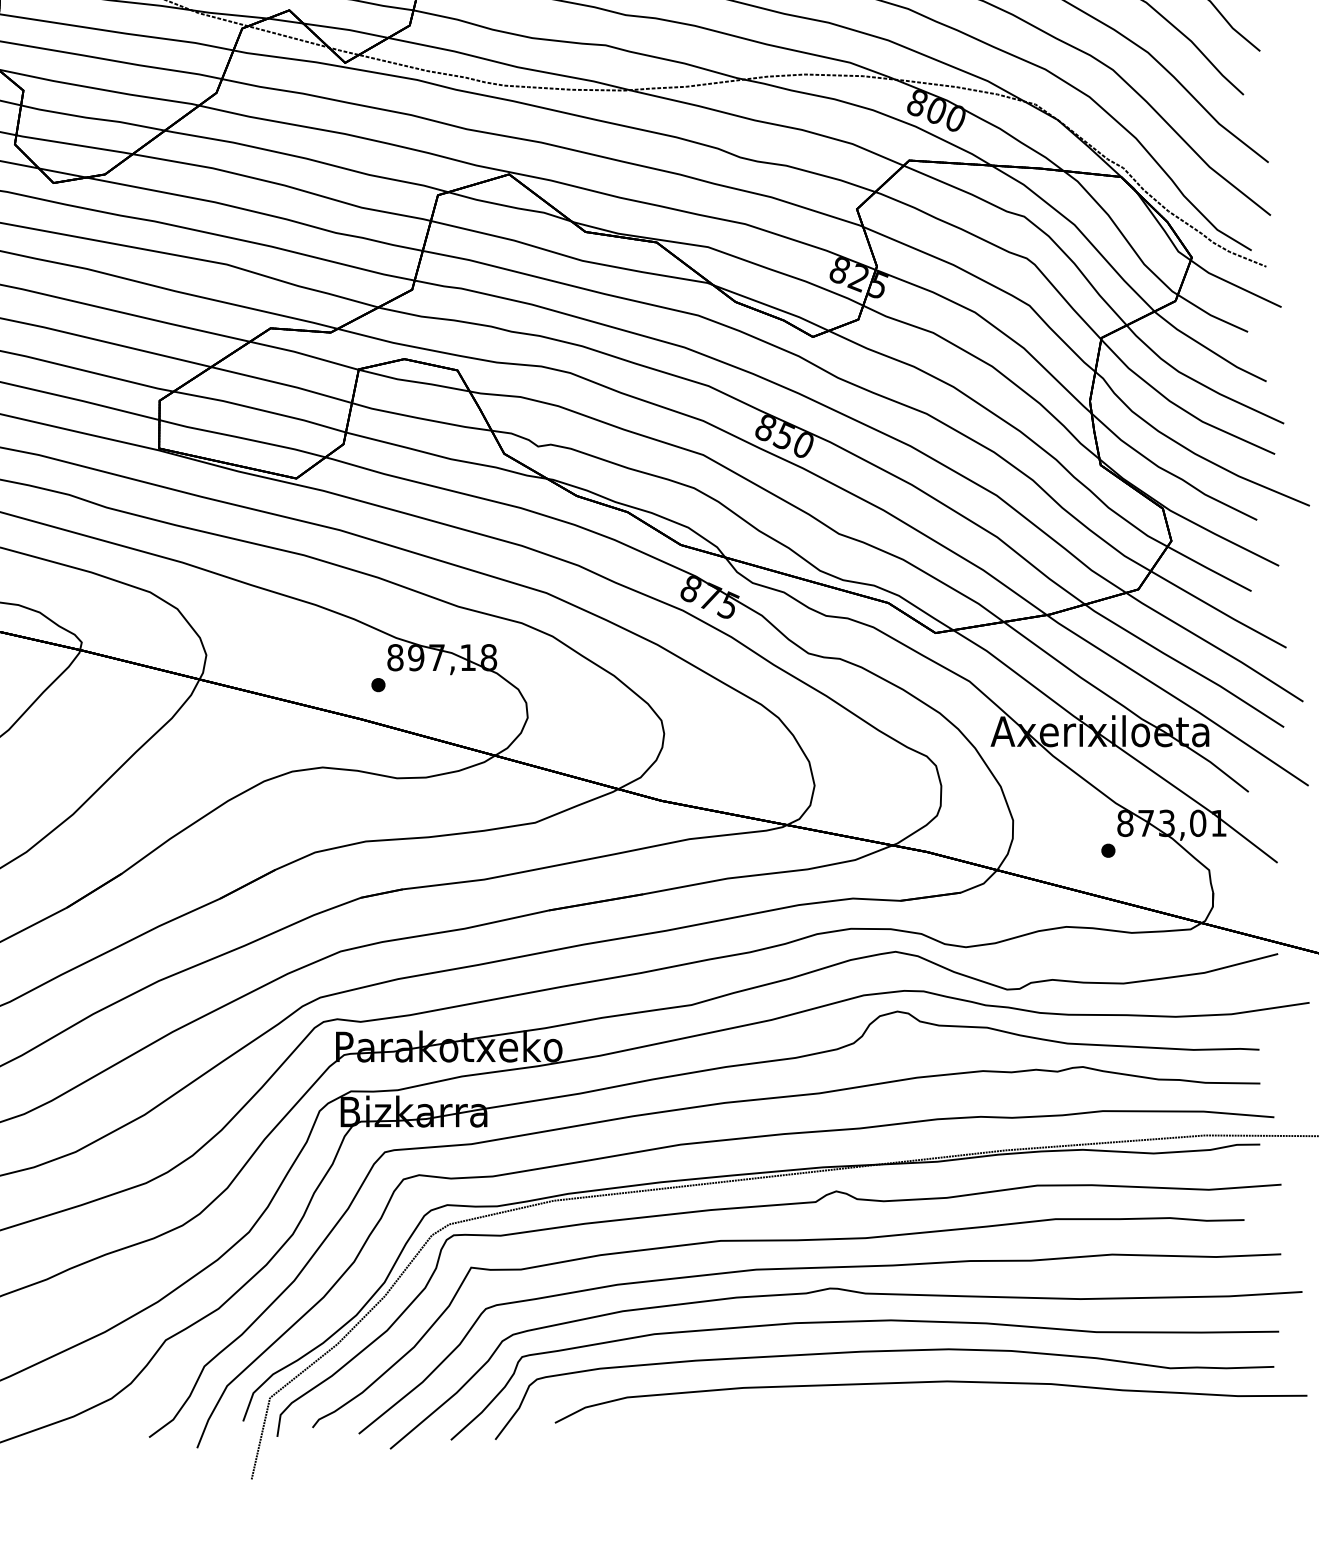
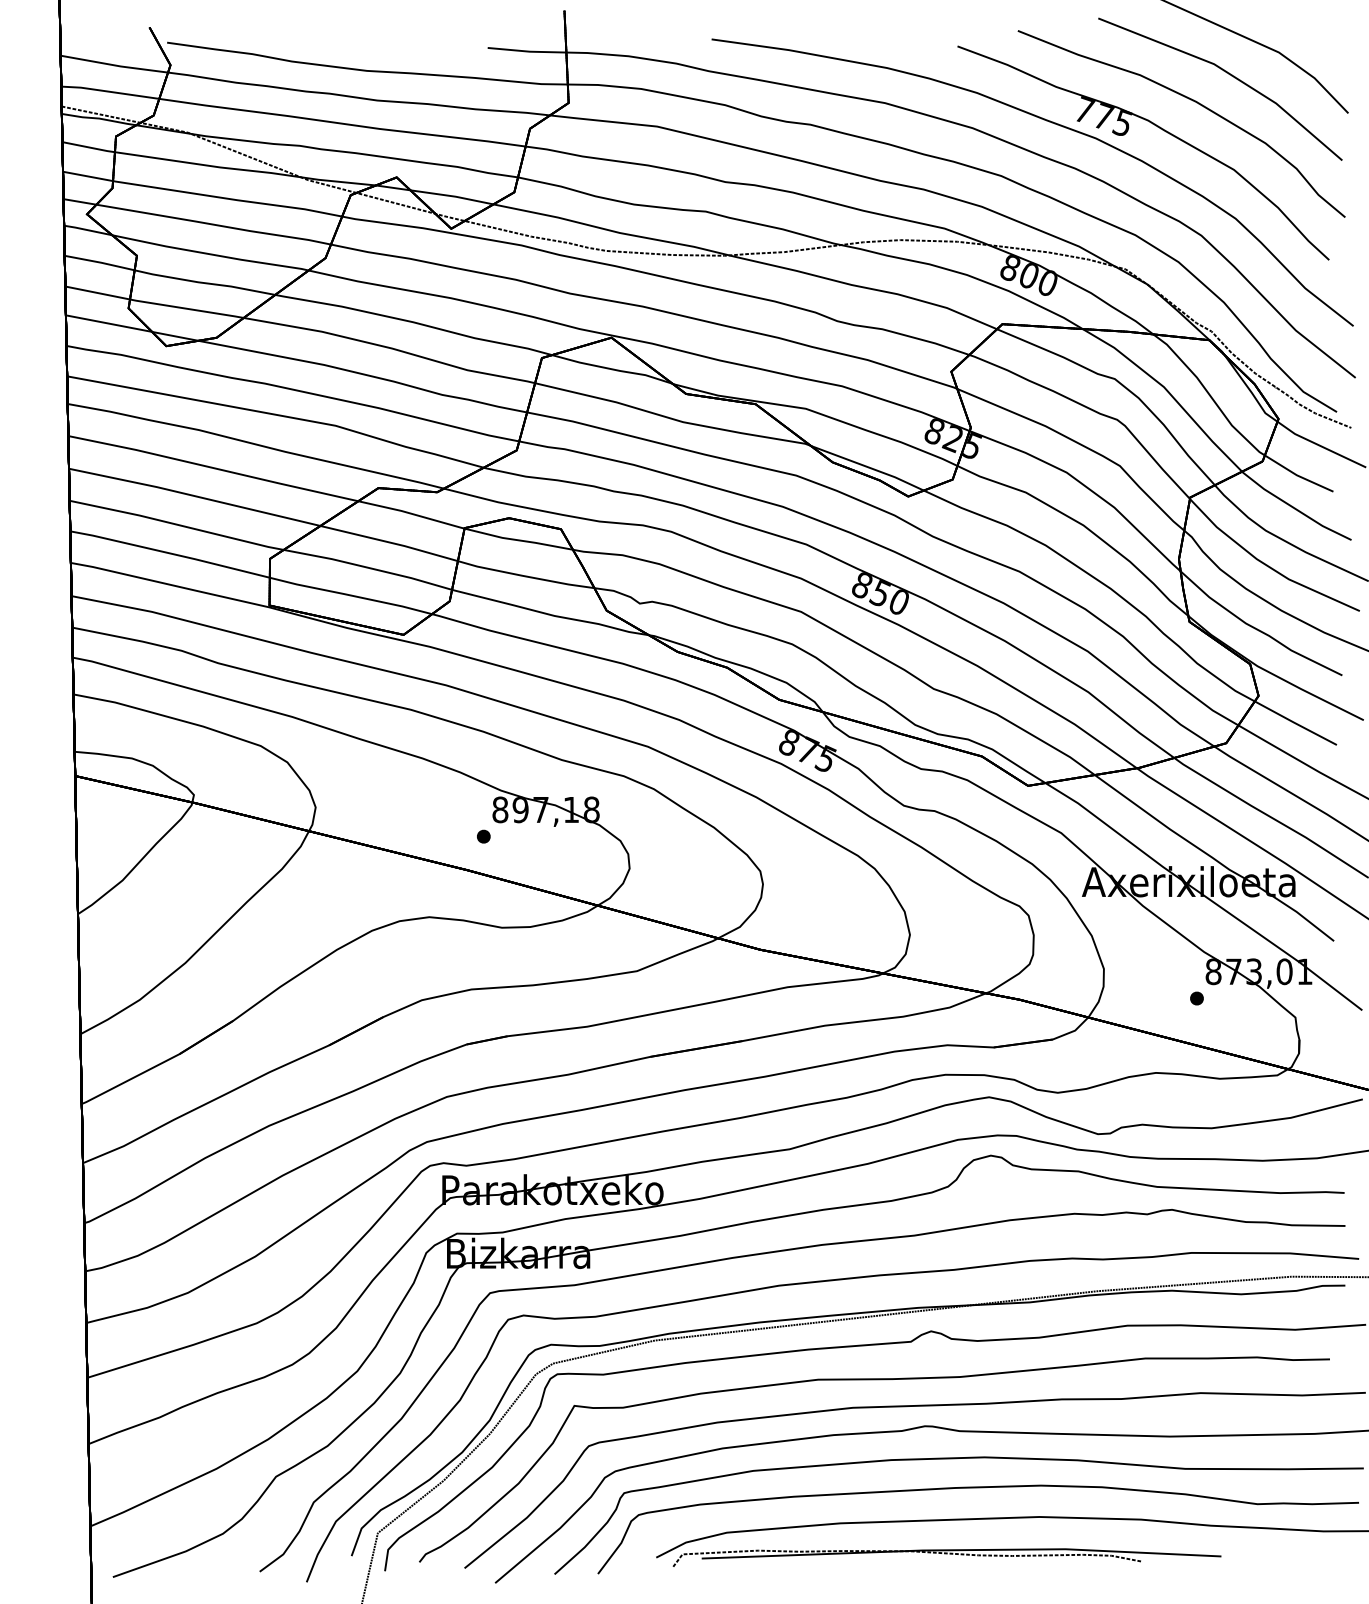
part: (852, 1422) -> (946, 1557), added

